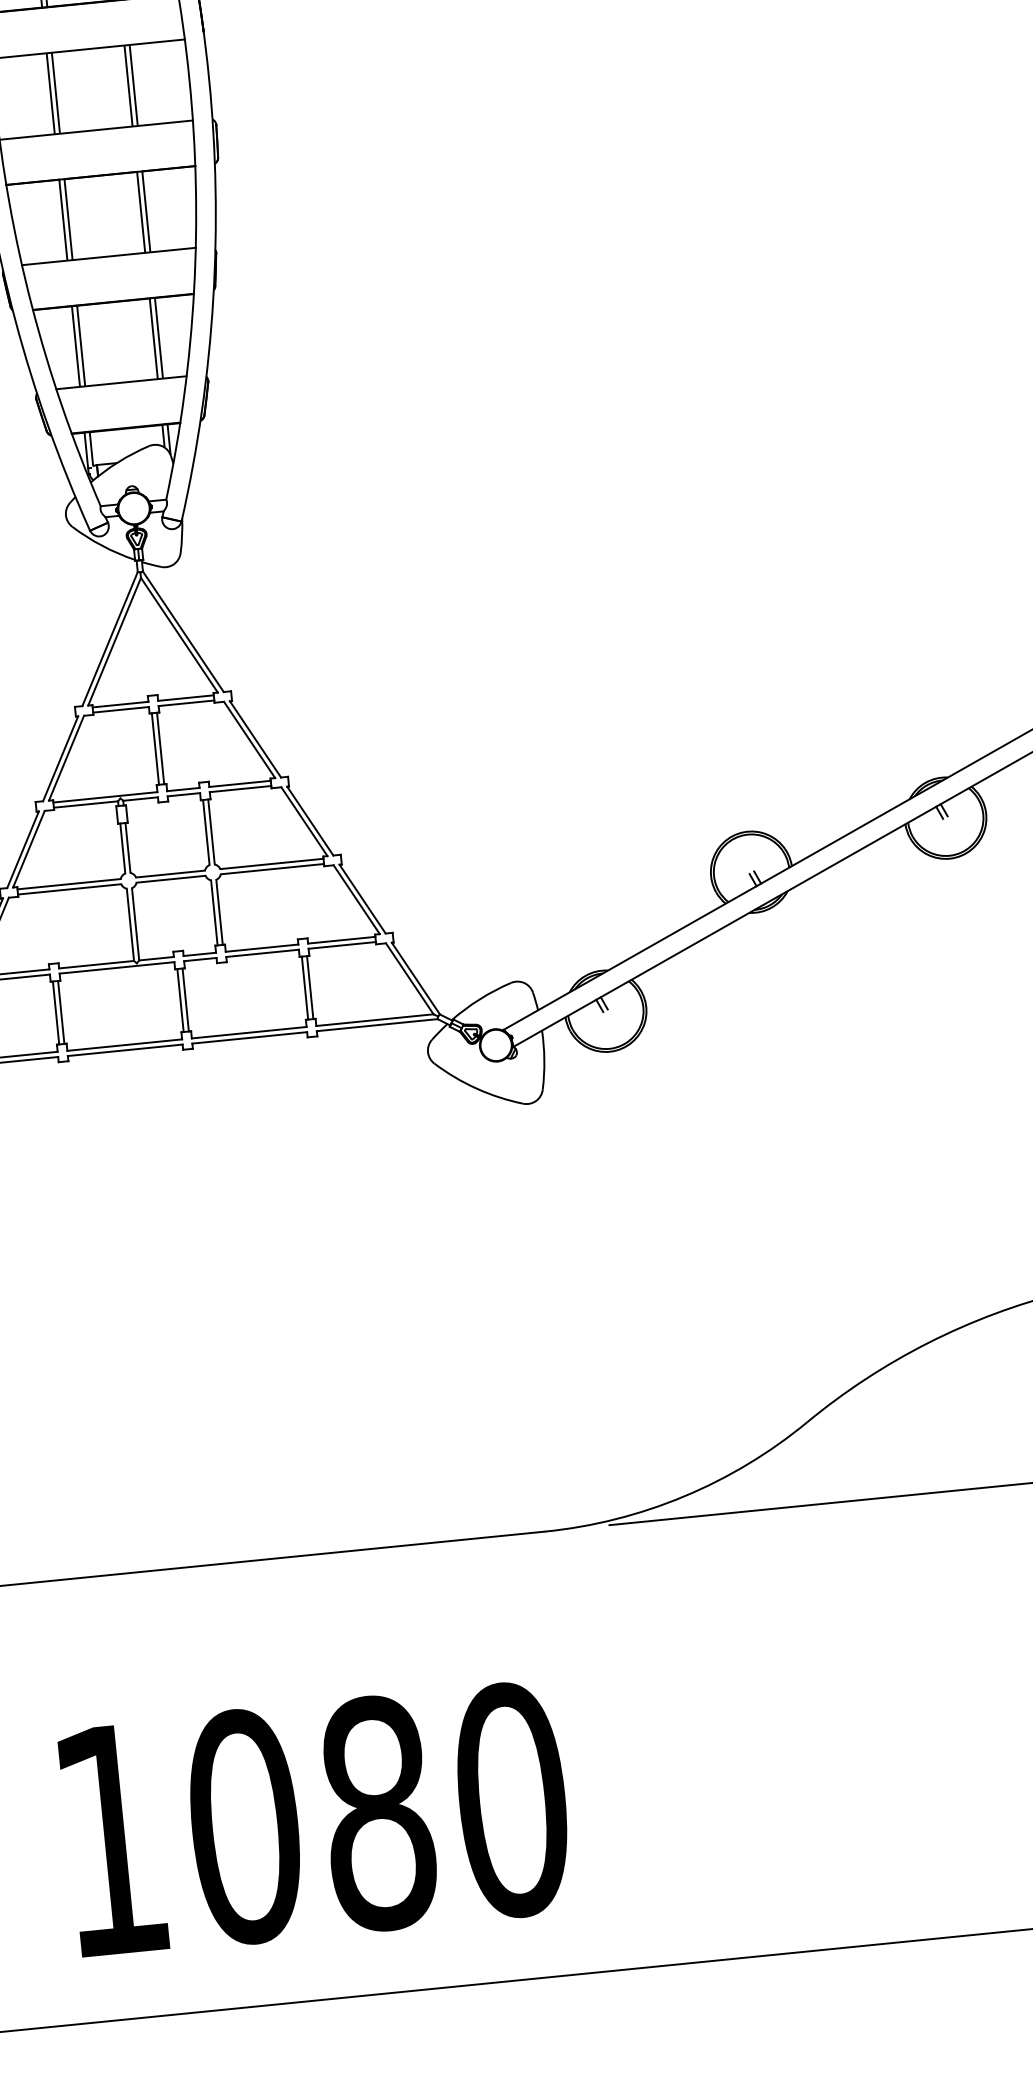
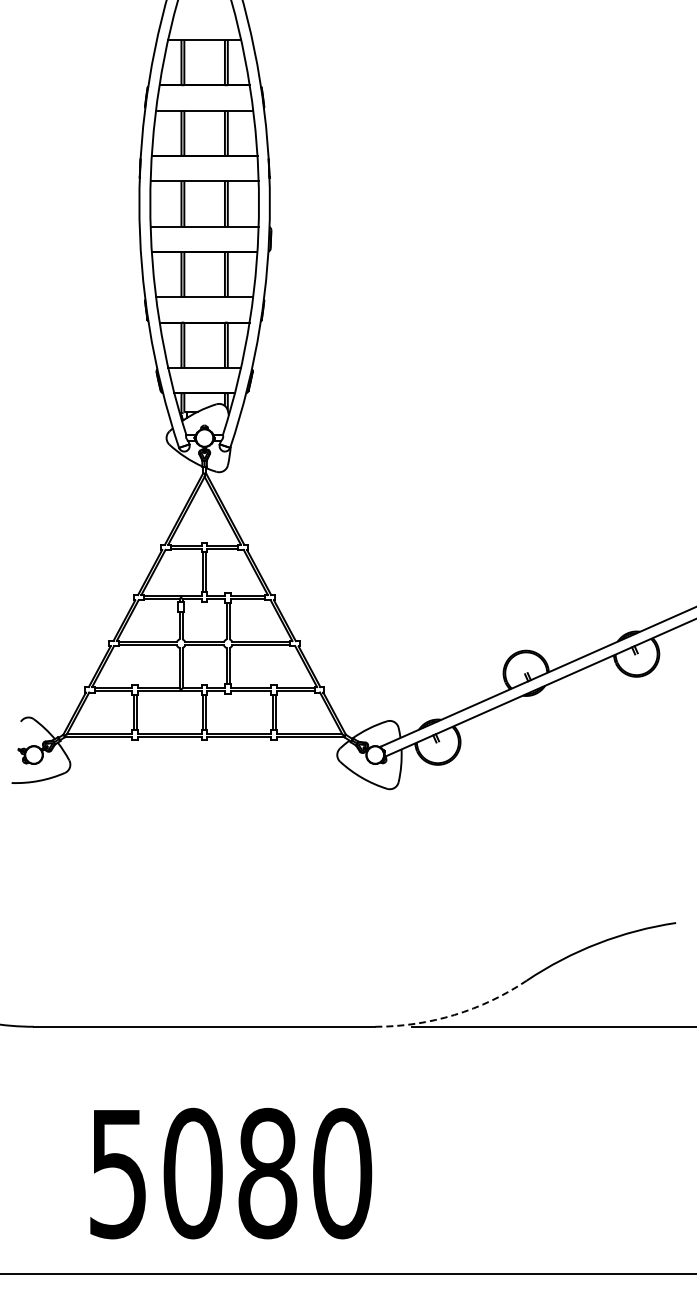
arc: (684, 1497) -> (454, 1015), solid -> dashed
text: (109, 1842) -> (117, 1174), 1080 -> 5080

